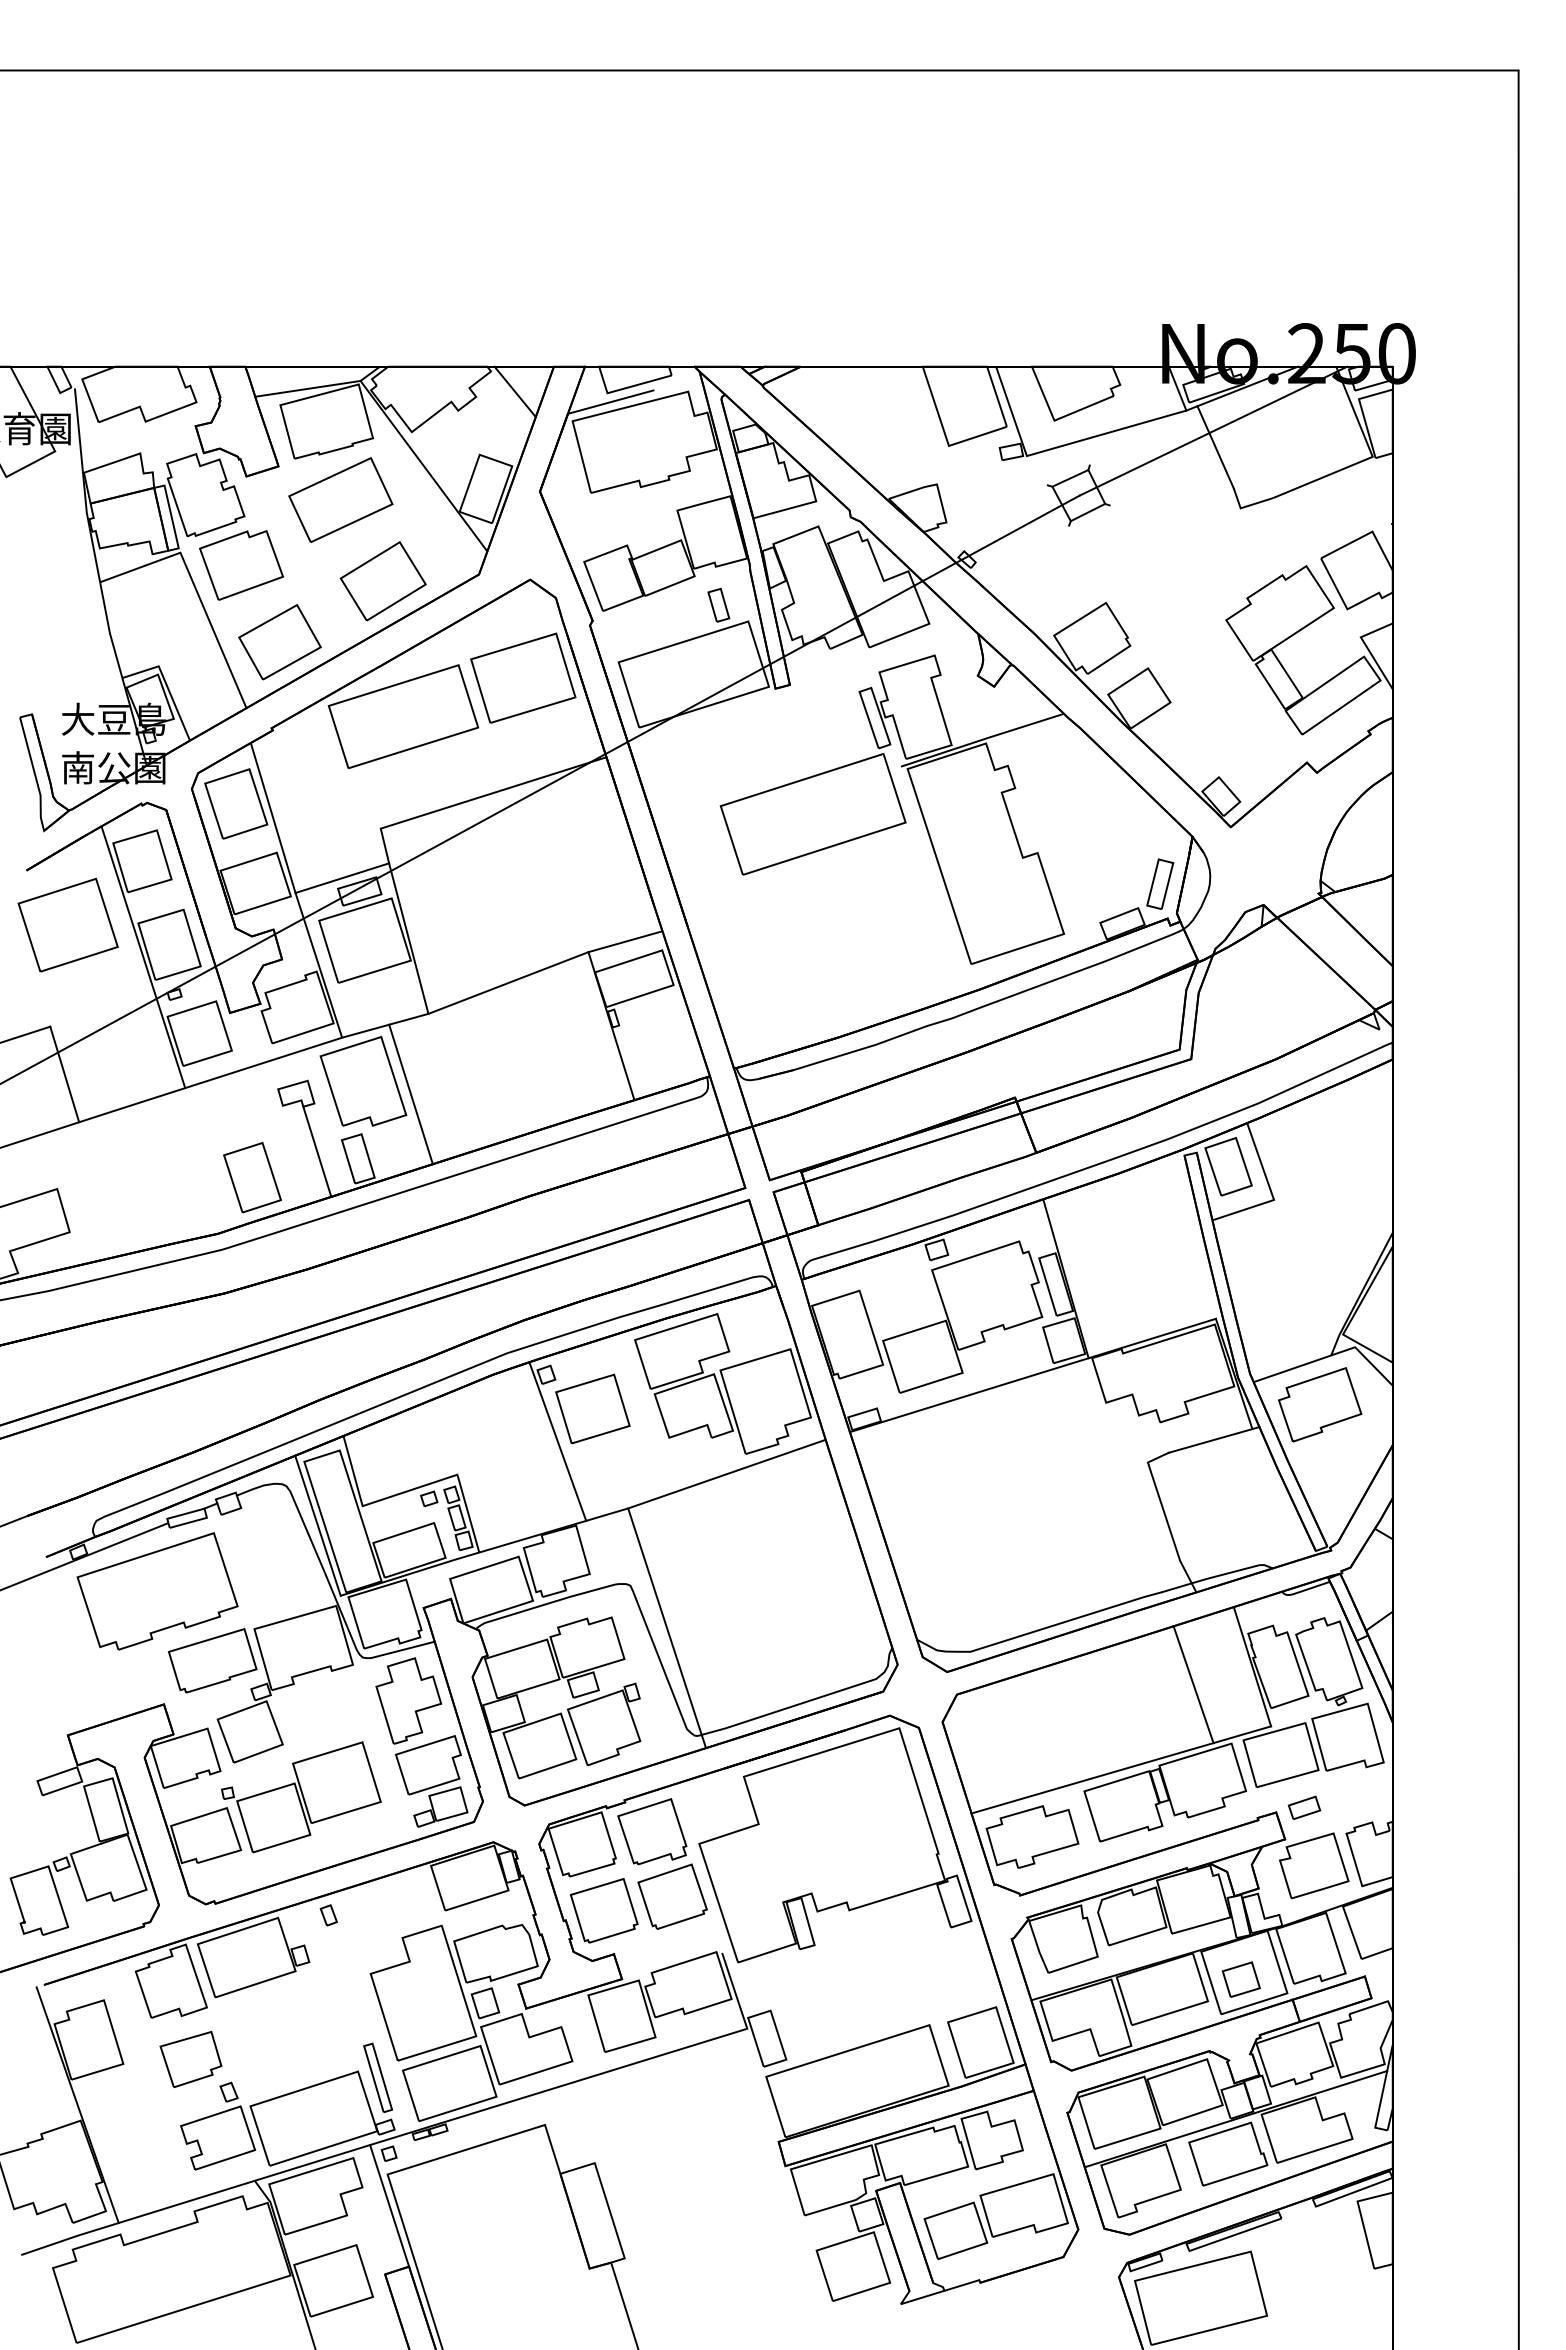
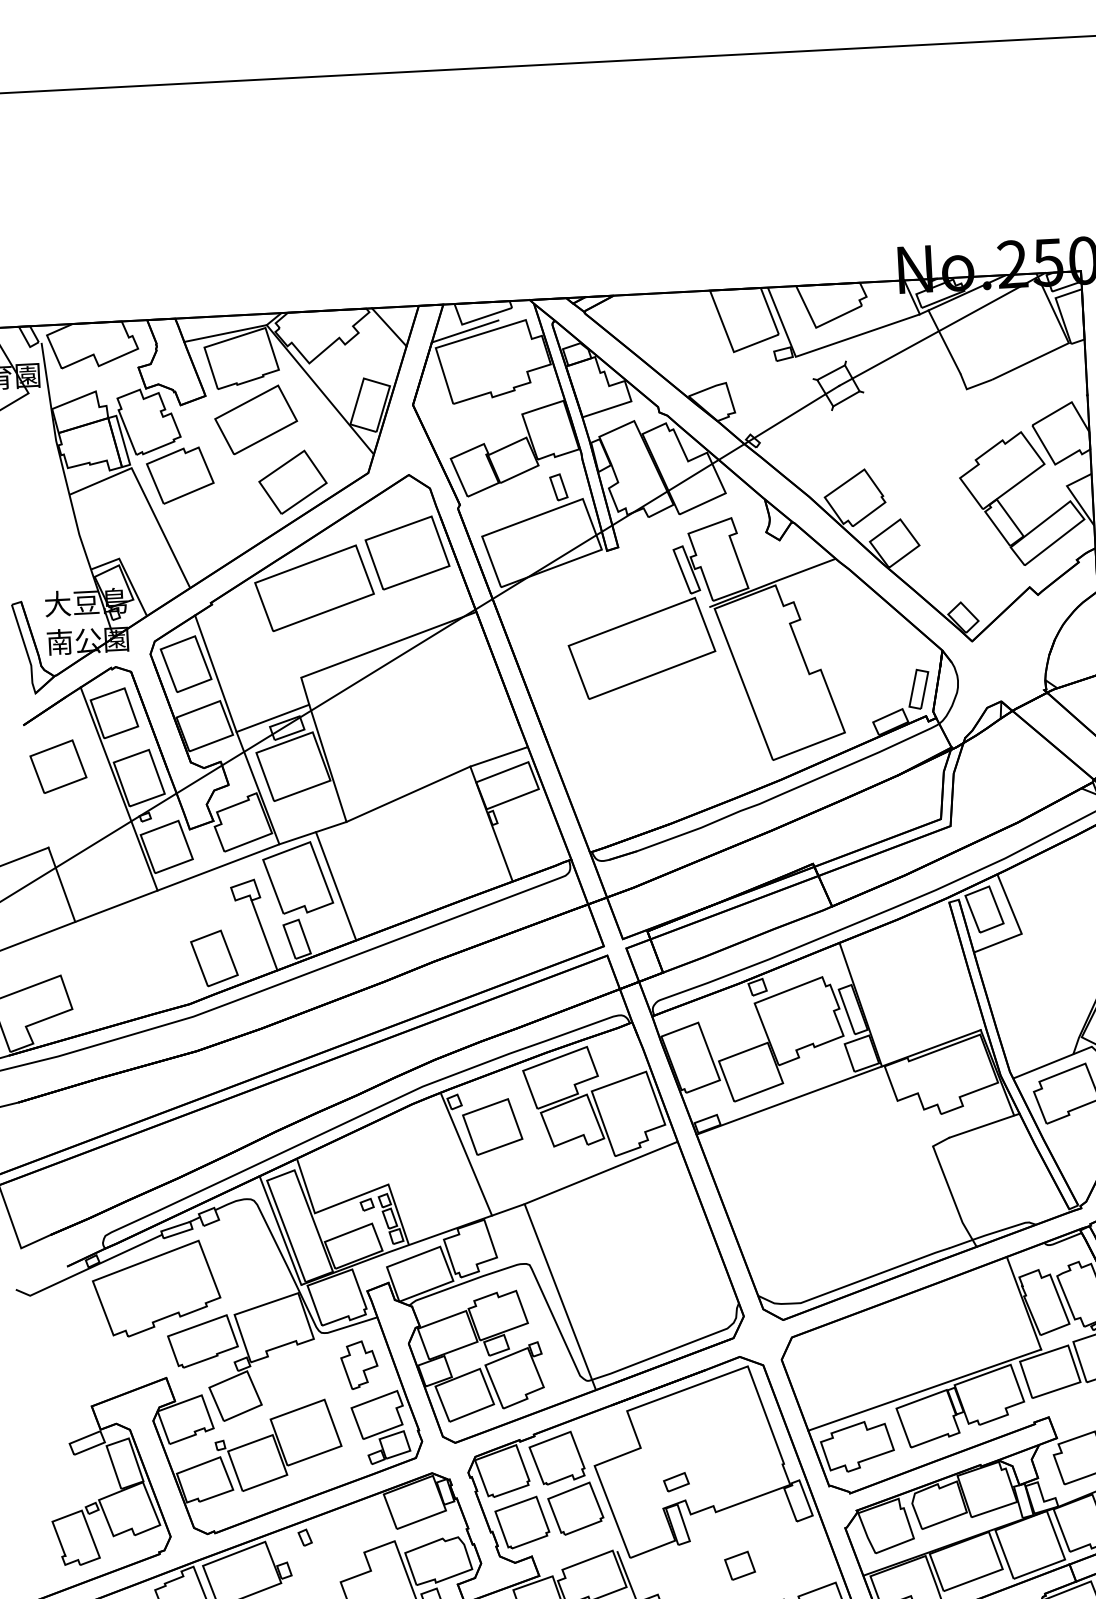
part: (279, 642) -> (213, 534), removed
part: (67, 924) -> (57, 766), size x0.7
line: (1193, 1684) -> (978, 1319), removed
part: (408, 1700) -> (359, 1364), size x0.7
part: (1304, 1807) -> (676, 1481), moved
part: (1240, 1979) -> (739, 1565), moved

